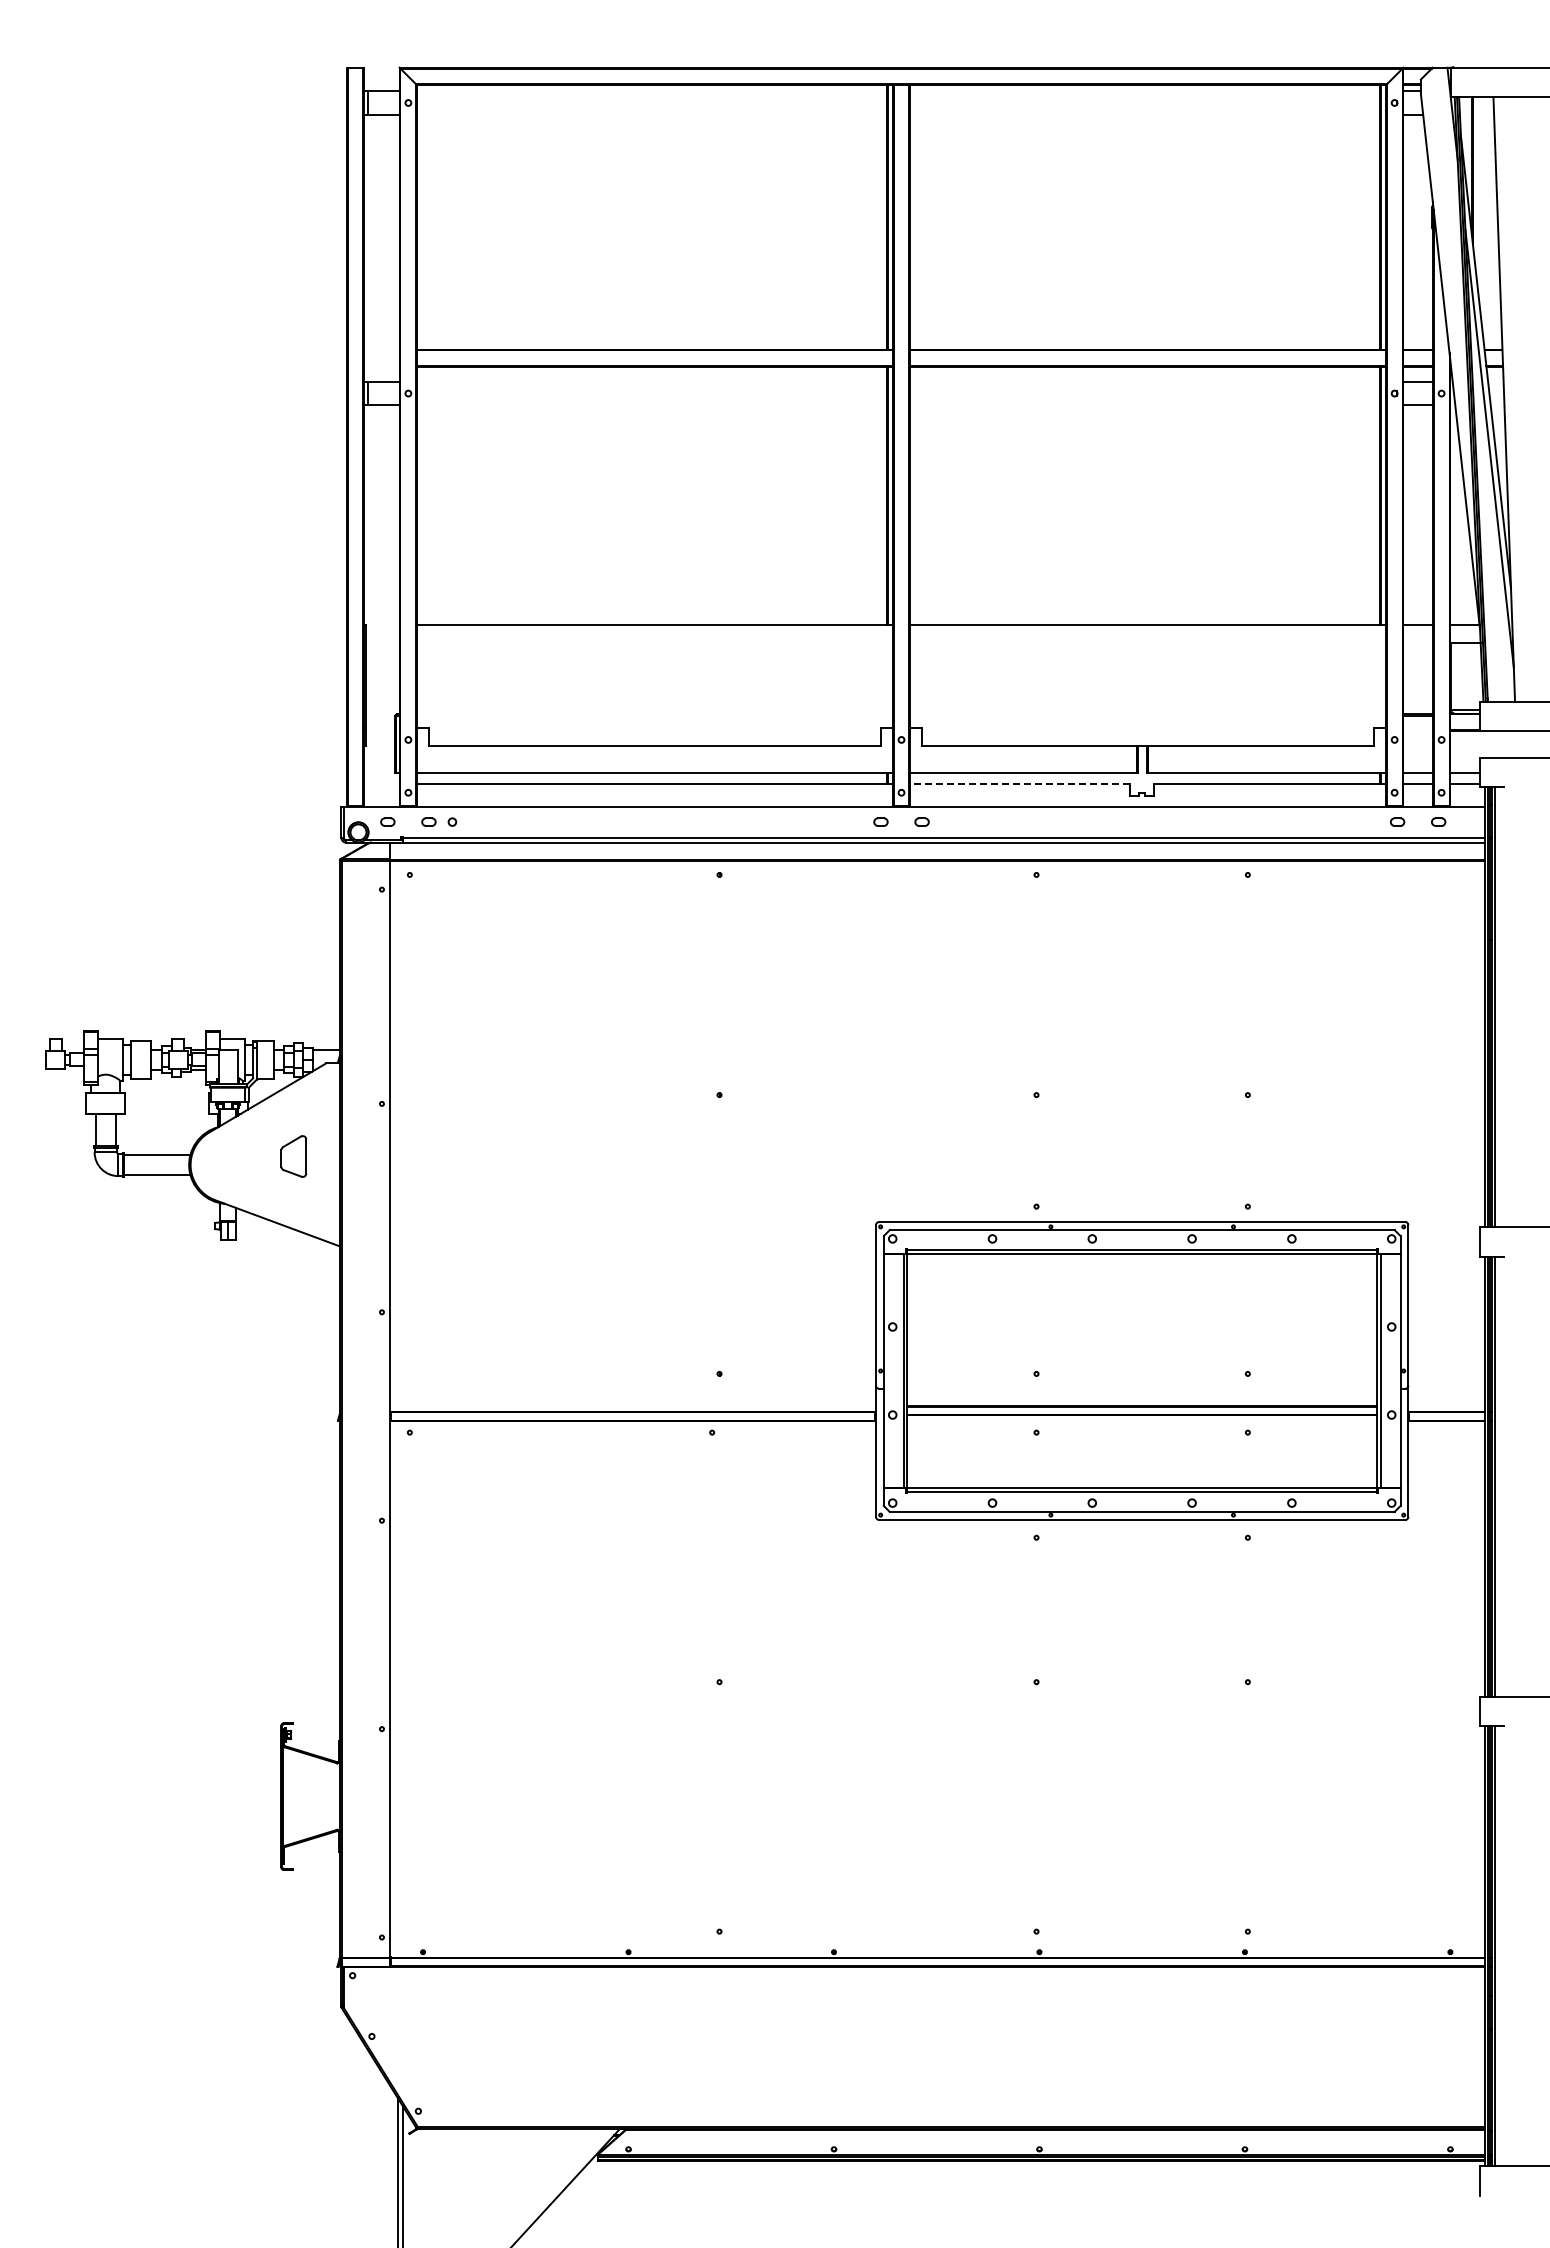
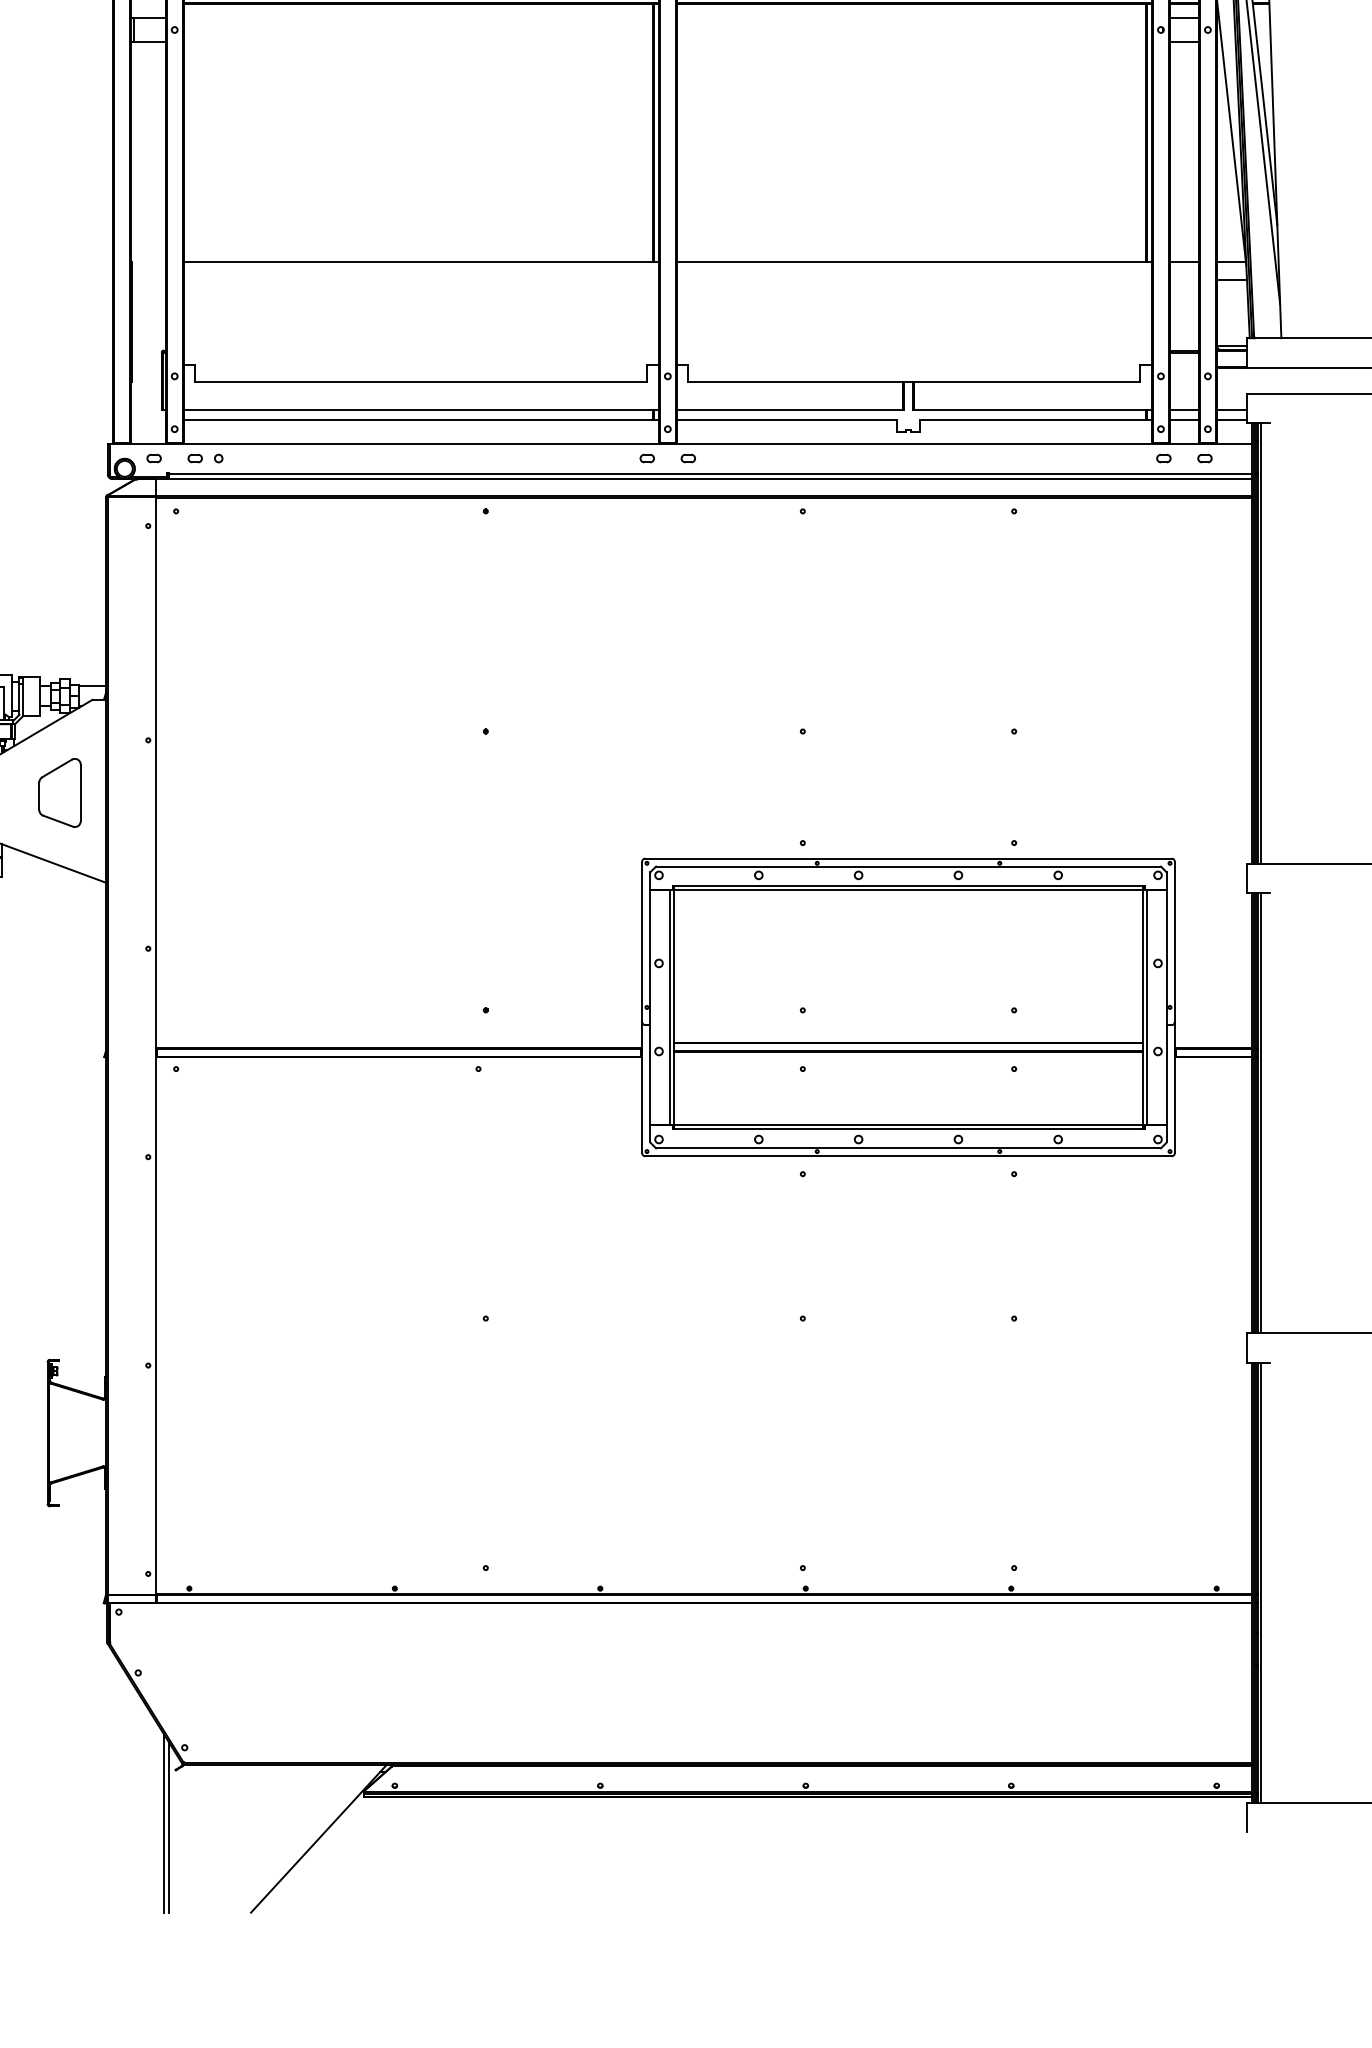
line: (1019, 783) -> (785, 419), dashed -> solid
part: (293, 1156) -> (59, 792), size x1.67

